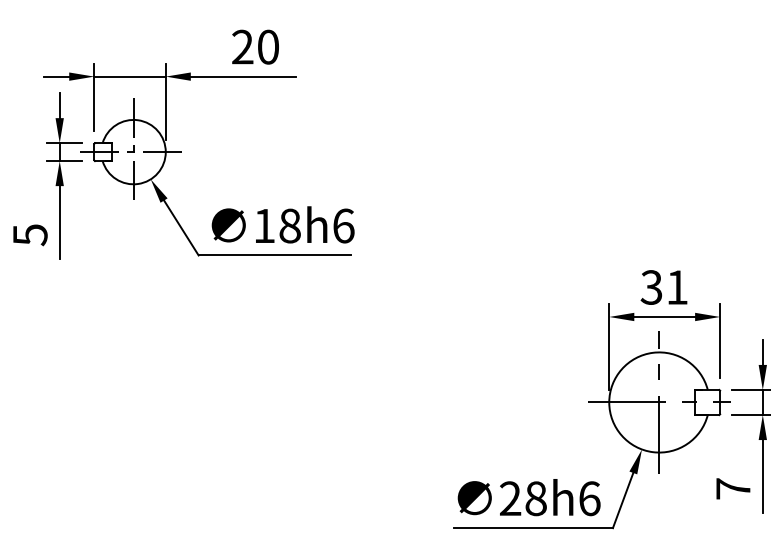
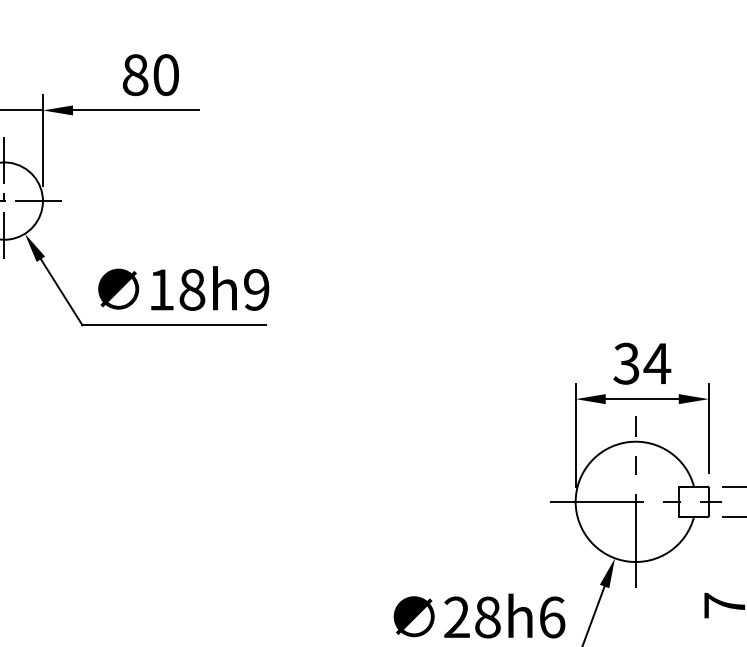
text: (242, 46) -> (135, 74), 20 -> 80
text: (343, 225) -> (256, 289), 18h6 -> 18h9
text: (676, 287) -> (656, 363), 31 -> 34

